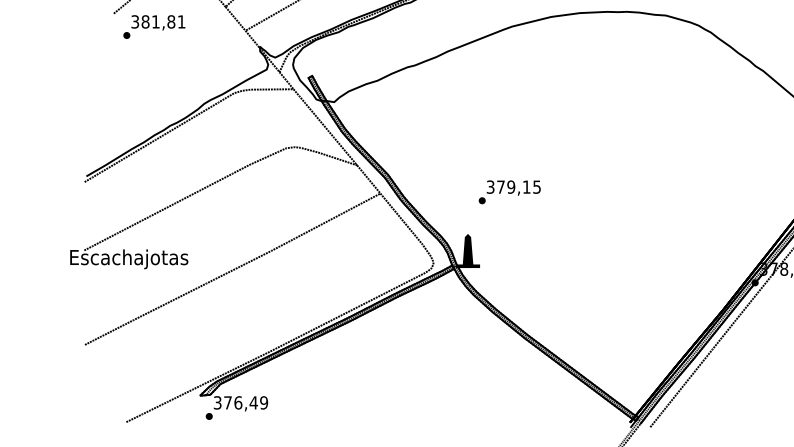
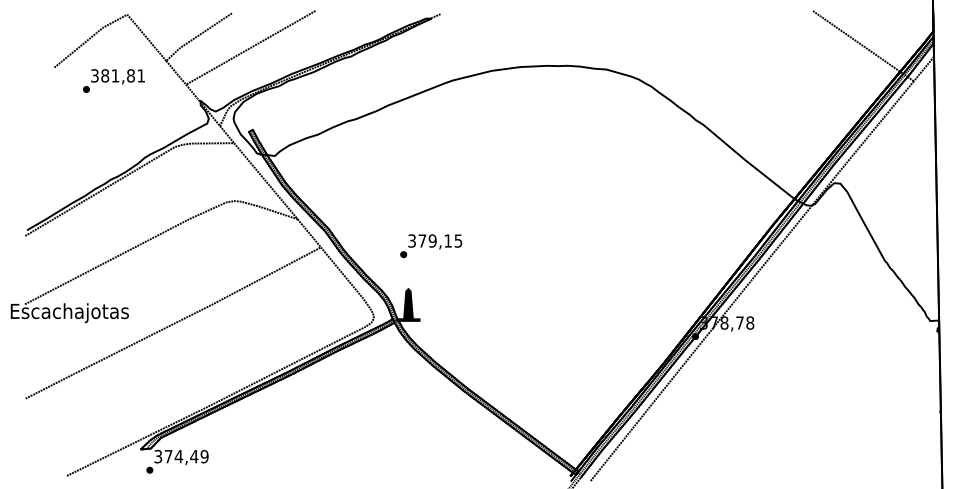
text: (153, 26) -> (113, 80), moved
text: (510, 192) -> (431, 246), moved
text: (237, 402) -> (178, 456), 376,49 -> 374,49

